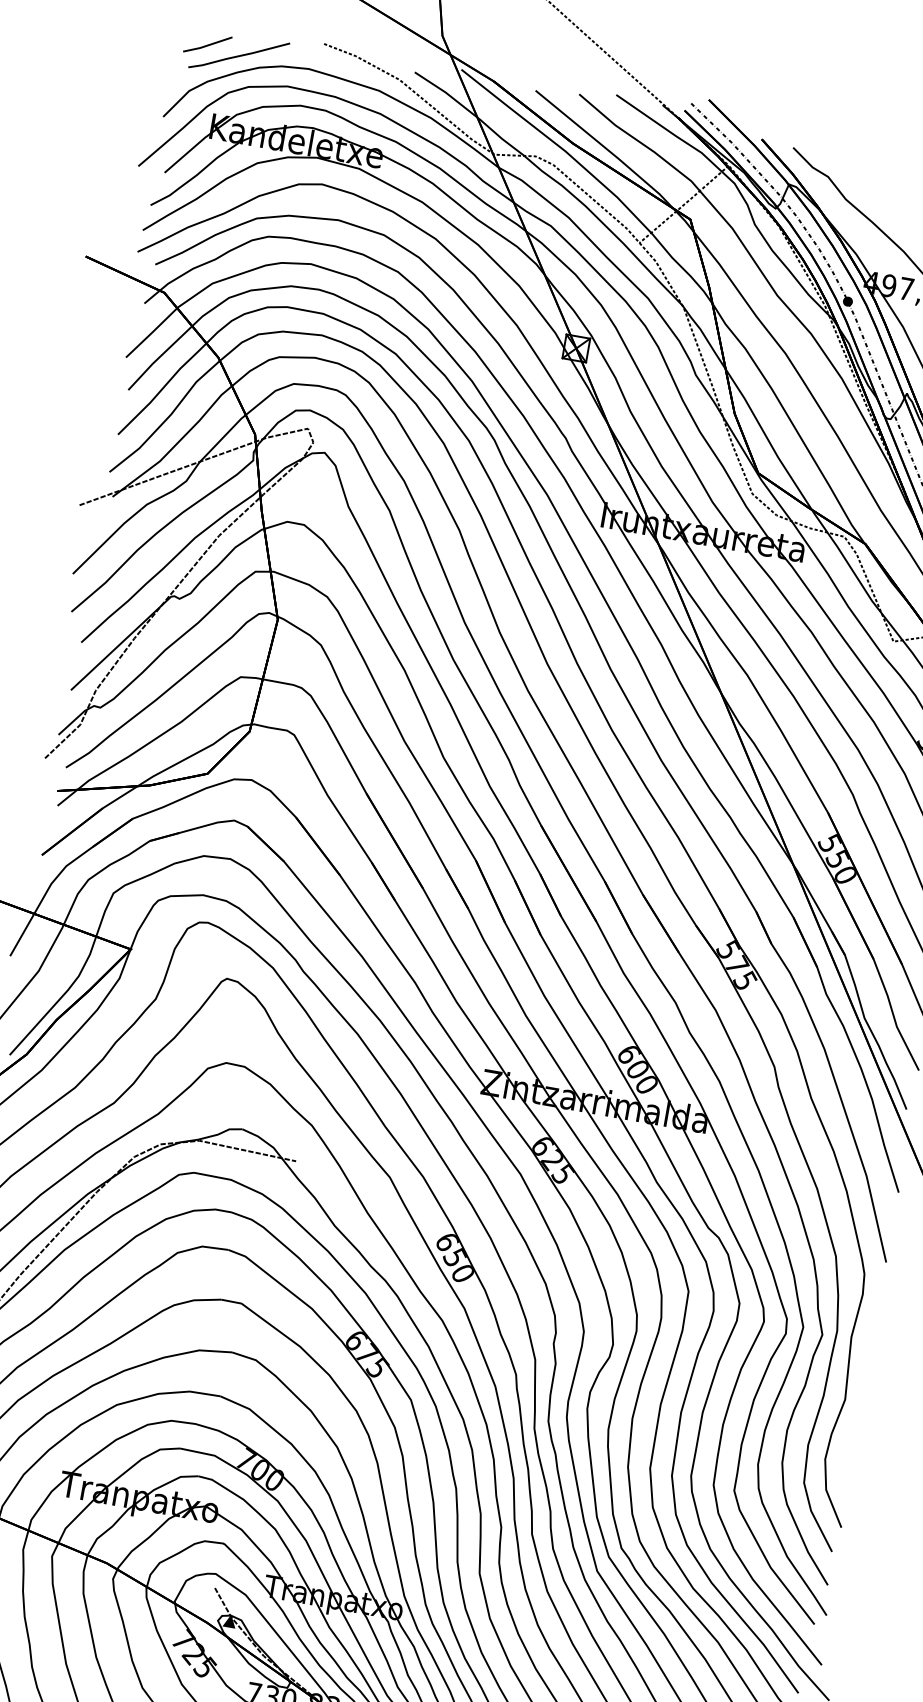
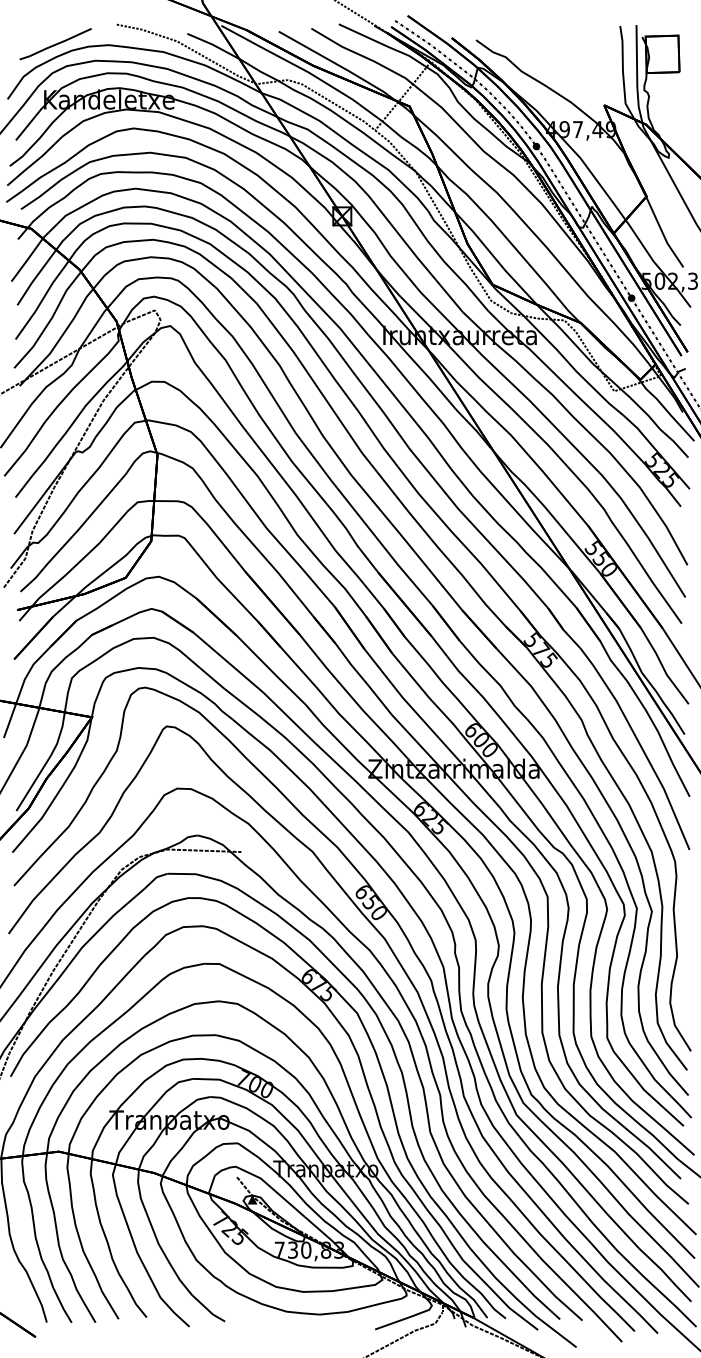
line: (206, 44) -> (30, 40), removed

